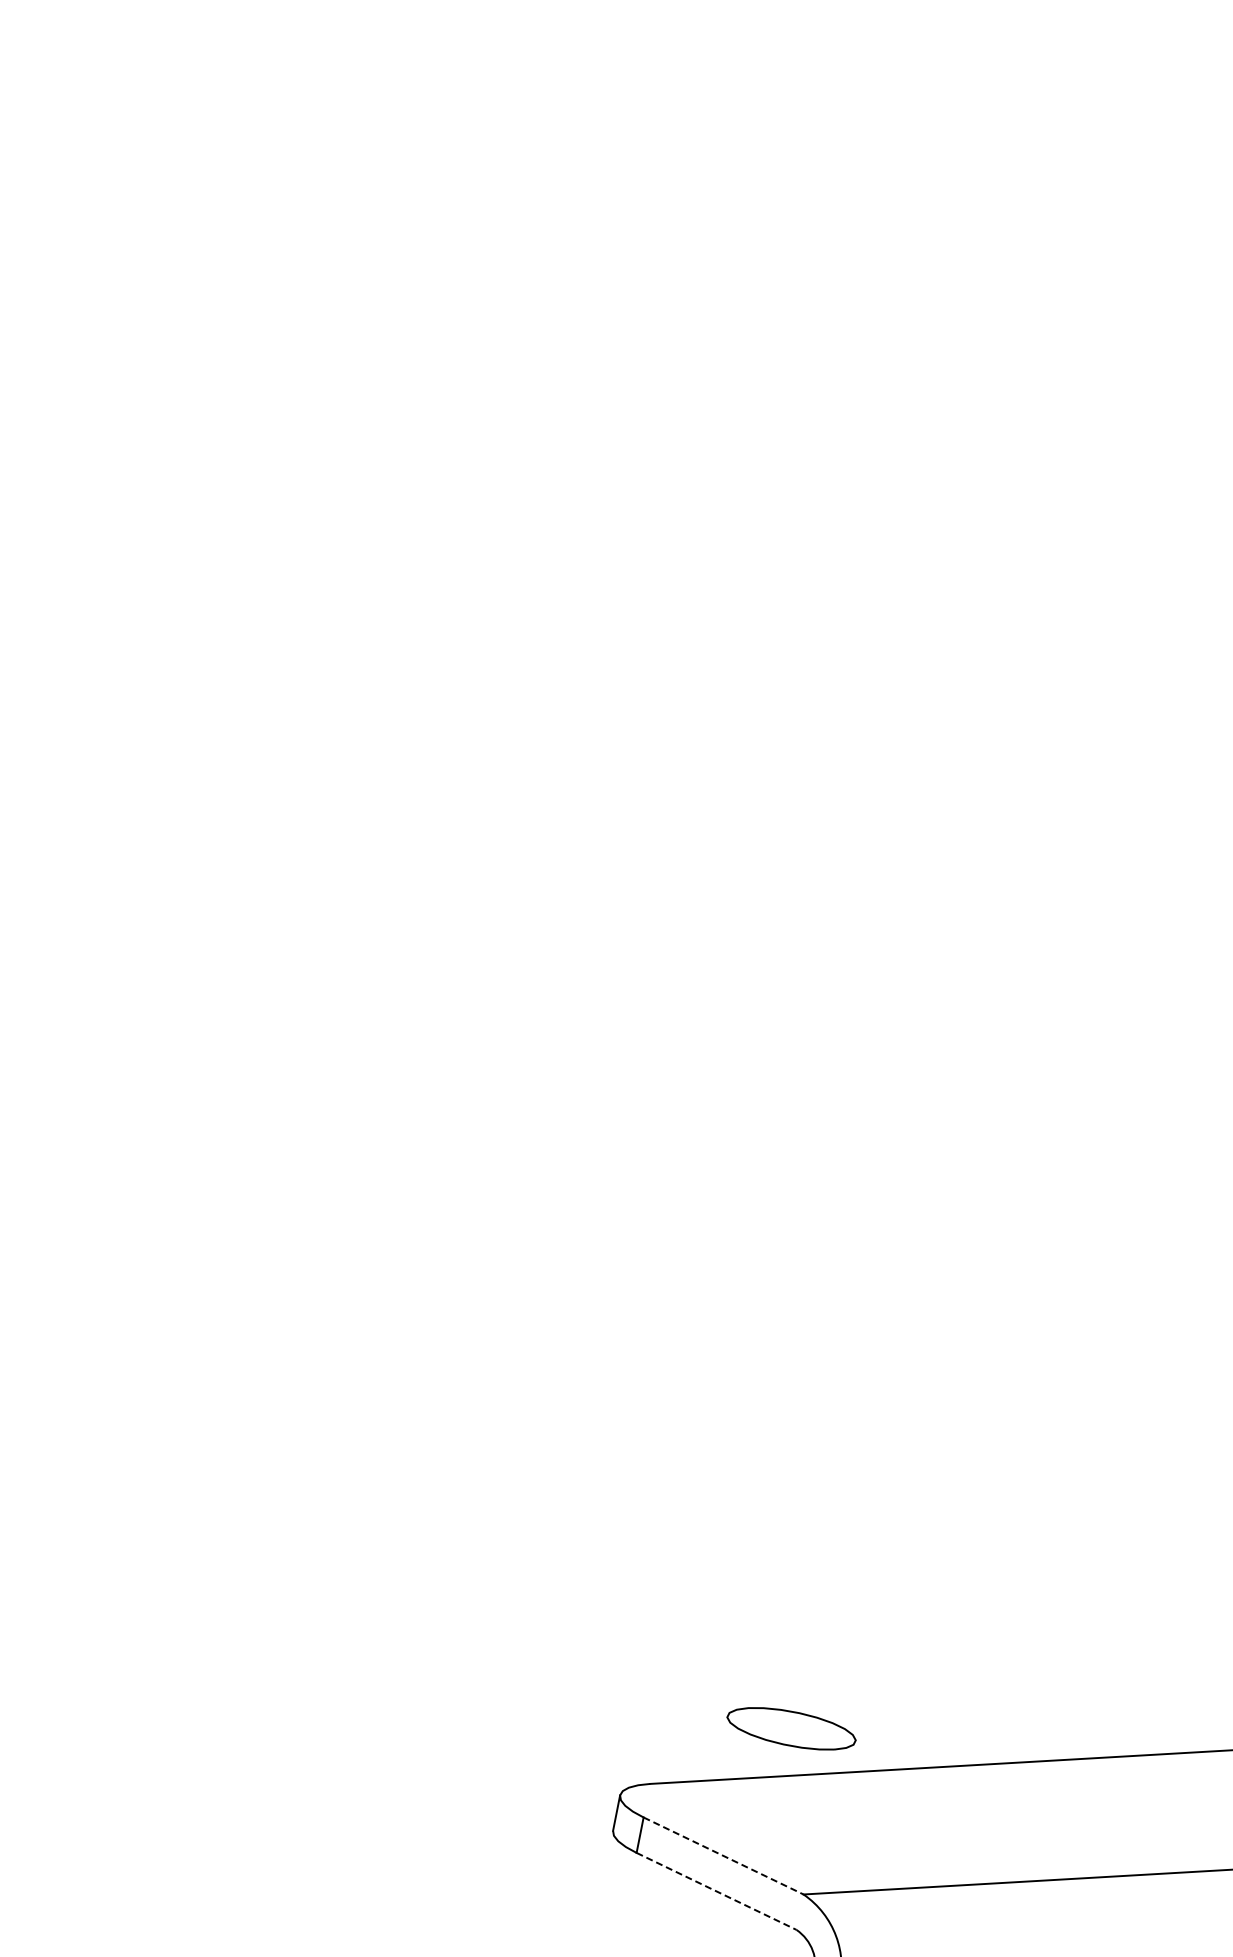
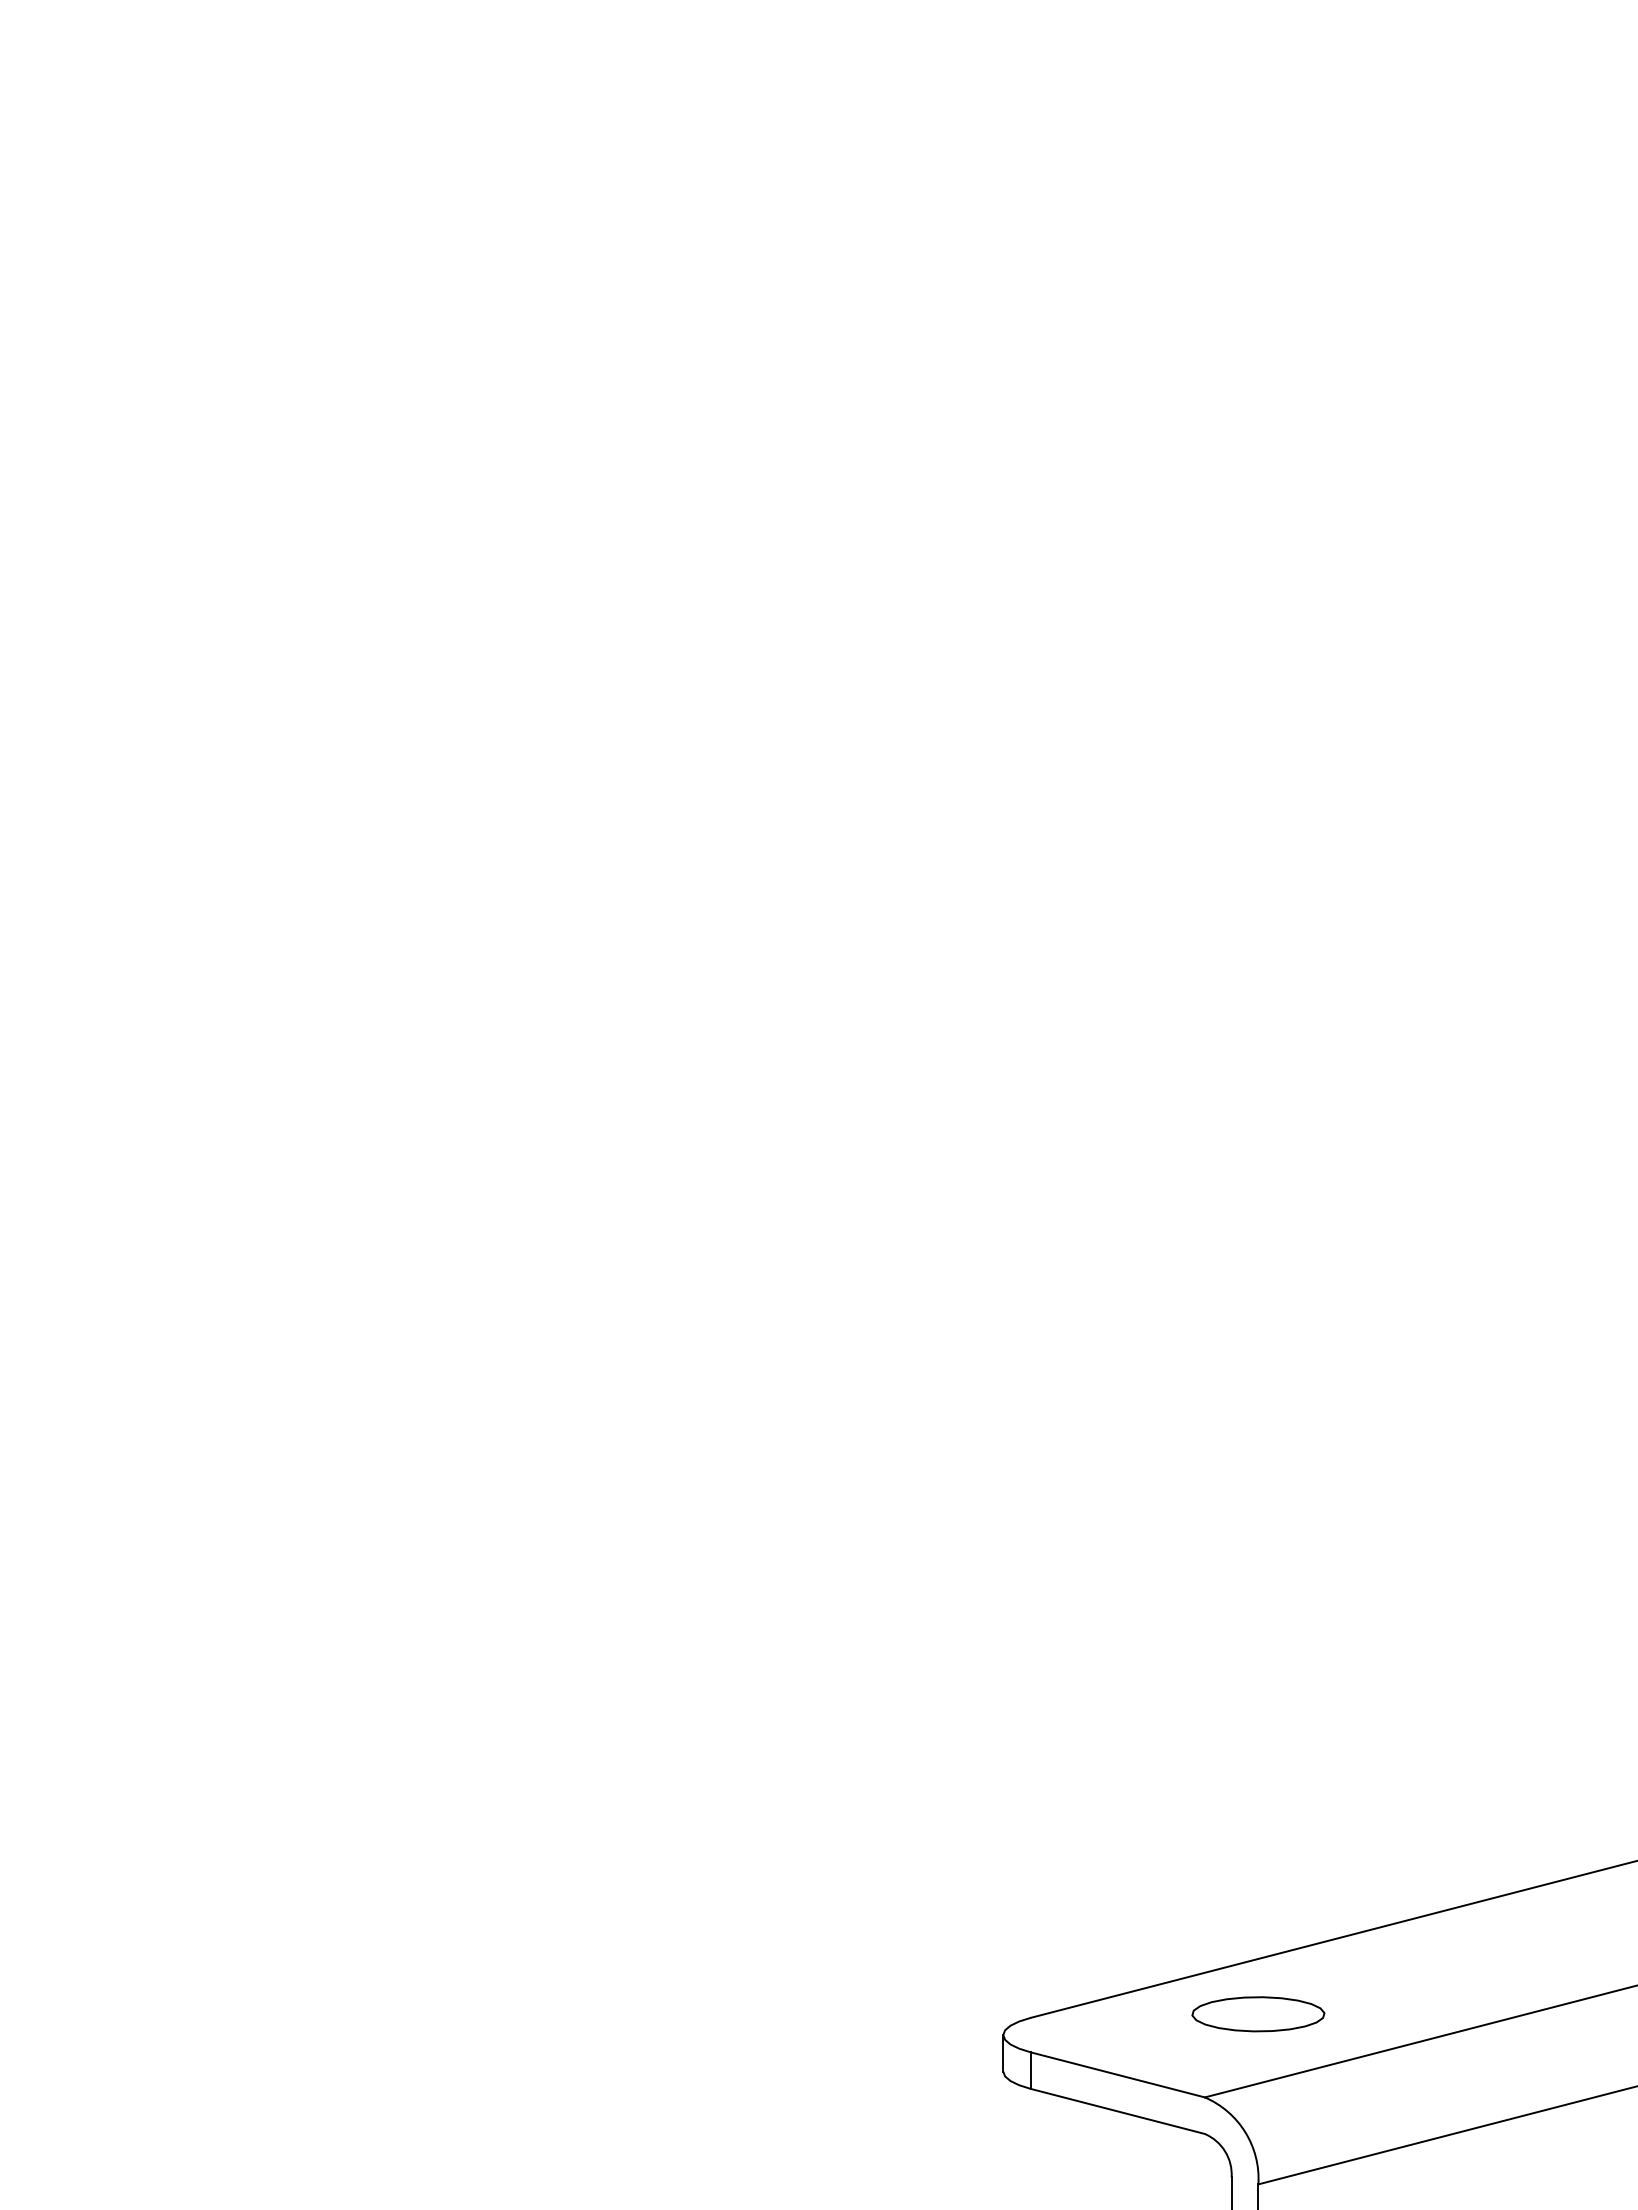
part: (791, 1729) -> (1258, 2014), moved
line: (723, 1855) -> (1117, 2074), dashed -> solid
line: (716, 1891) -> (1117, 2111), dashed -> solid

